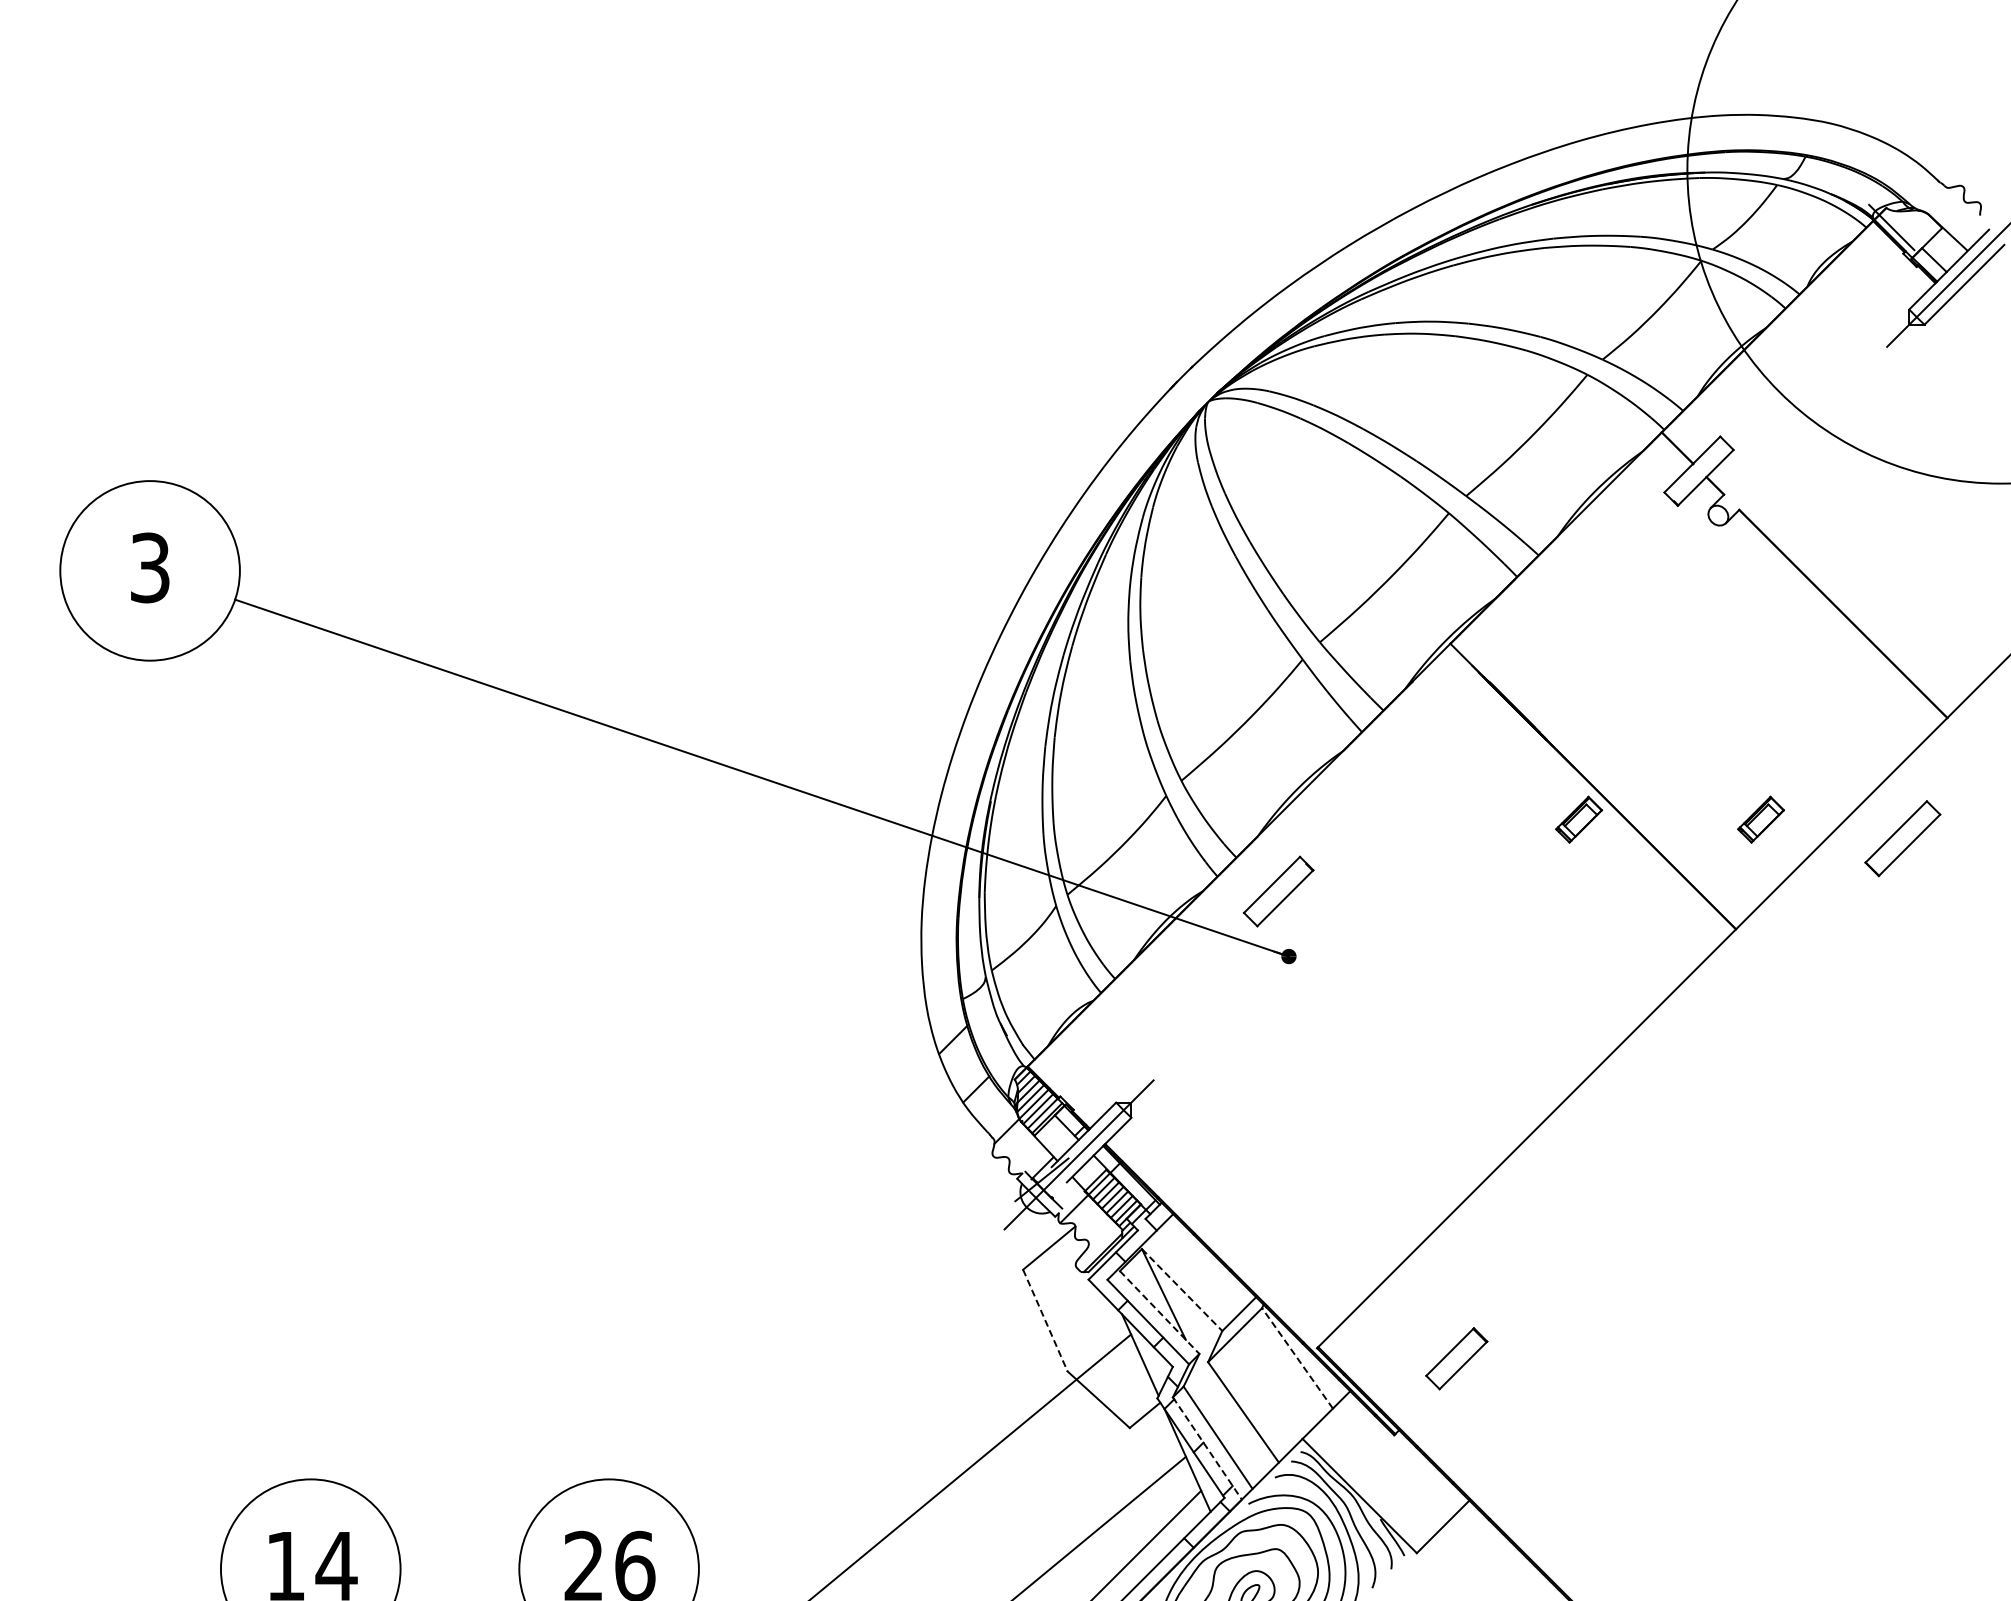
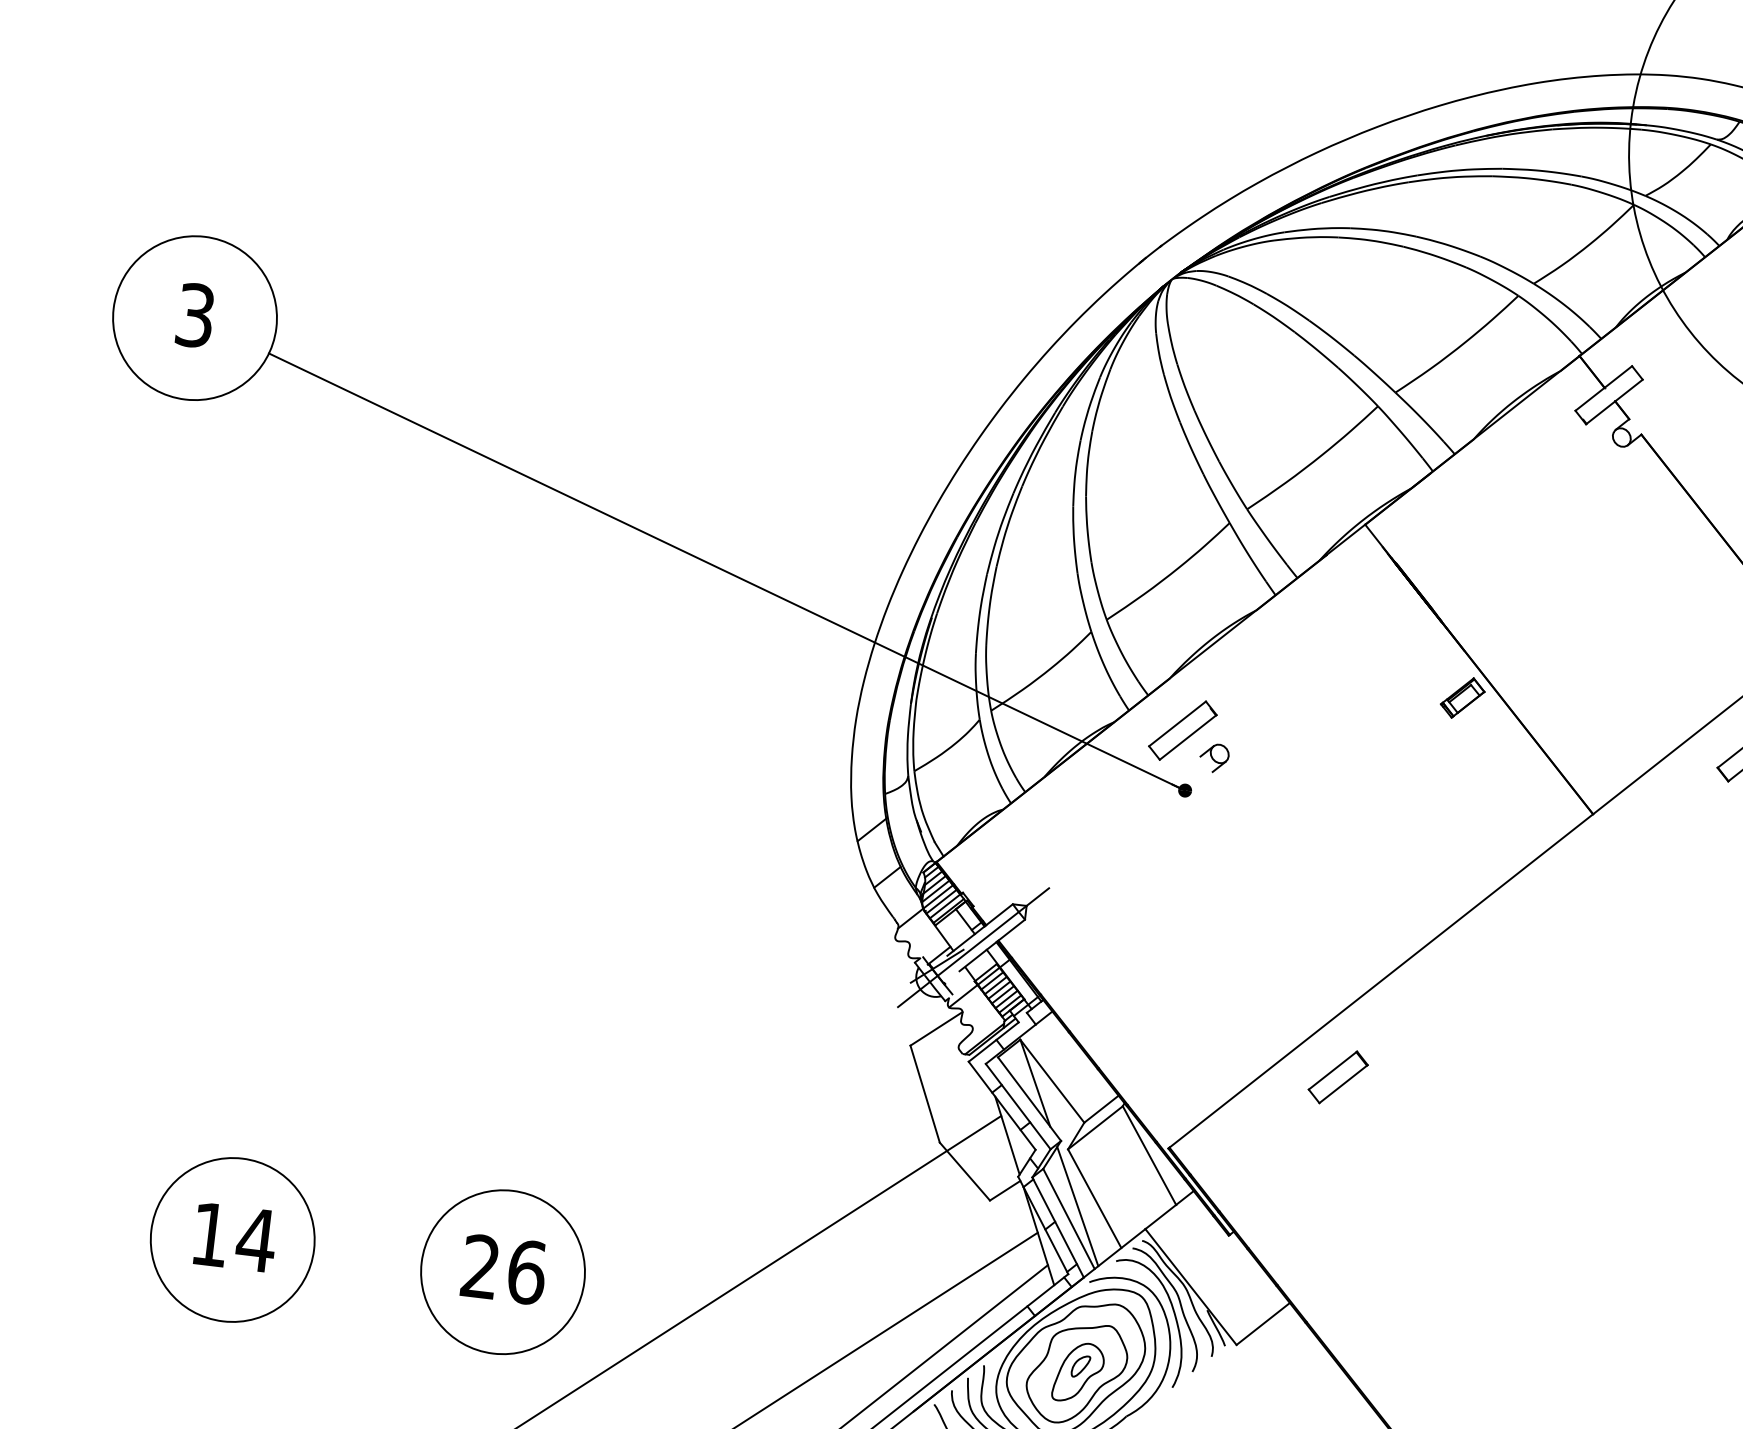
part: (1760, 819) -> (1627, 717), removed
part: (1316, 917) -> (1214, 758), added
line: (1182, 1290) -> (1052, 1081), dashed -> solid
line: (1160, 1312) -> (1030, 1099), dashed -> solid
line: (1045, 1320) -> (925, 1094), dashed -> solid
line: (1297, 1357) -> (1149, 1154), dashed -> solid
part: (1456, 1358) -> (1338, 1077), moved
line: (1226, 1422) -> (1078, 1206), added
line: (1207, 1448) -> (1058, 1227), dashed -> solid

